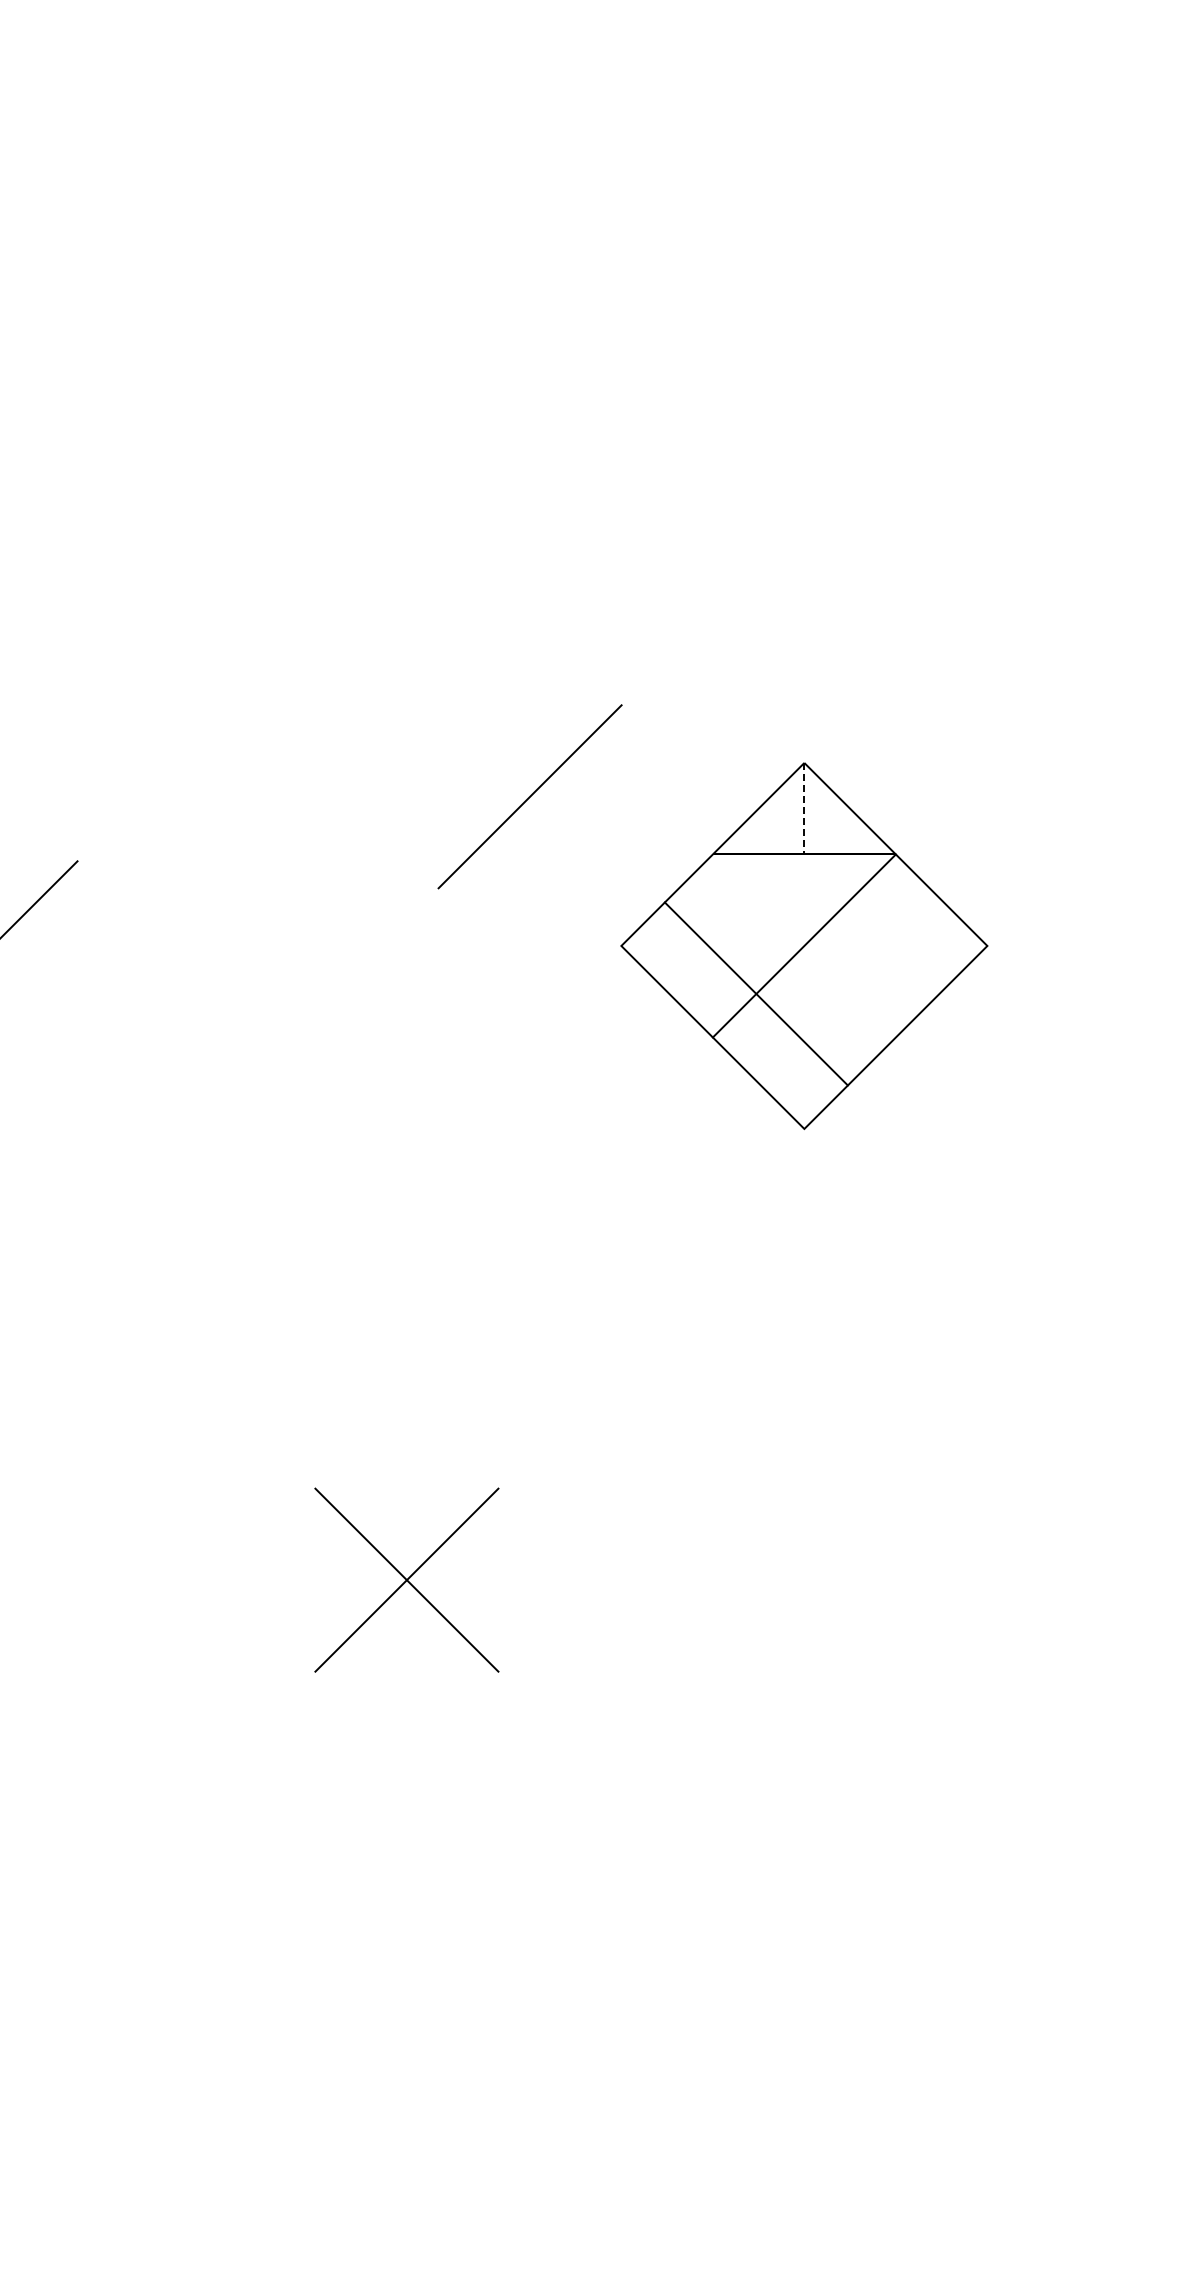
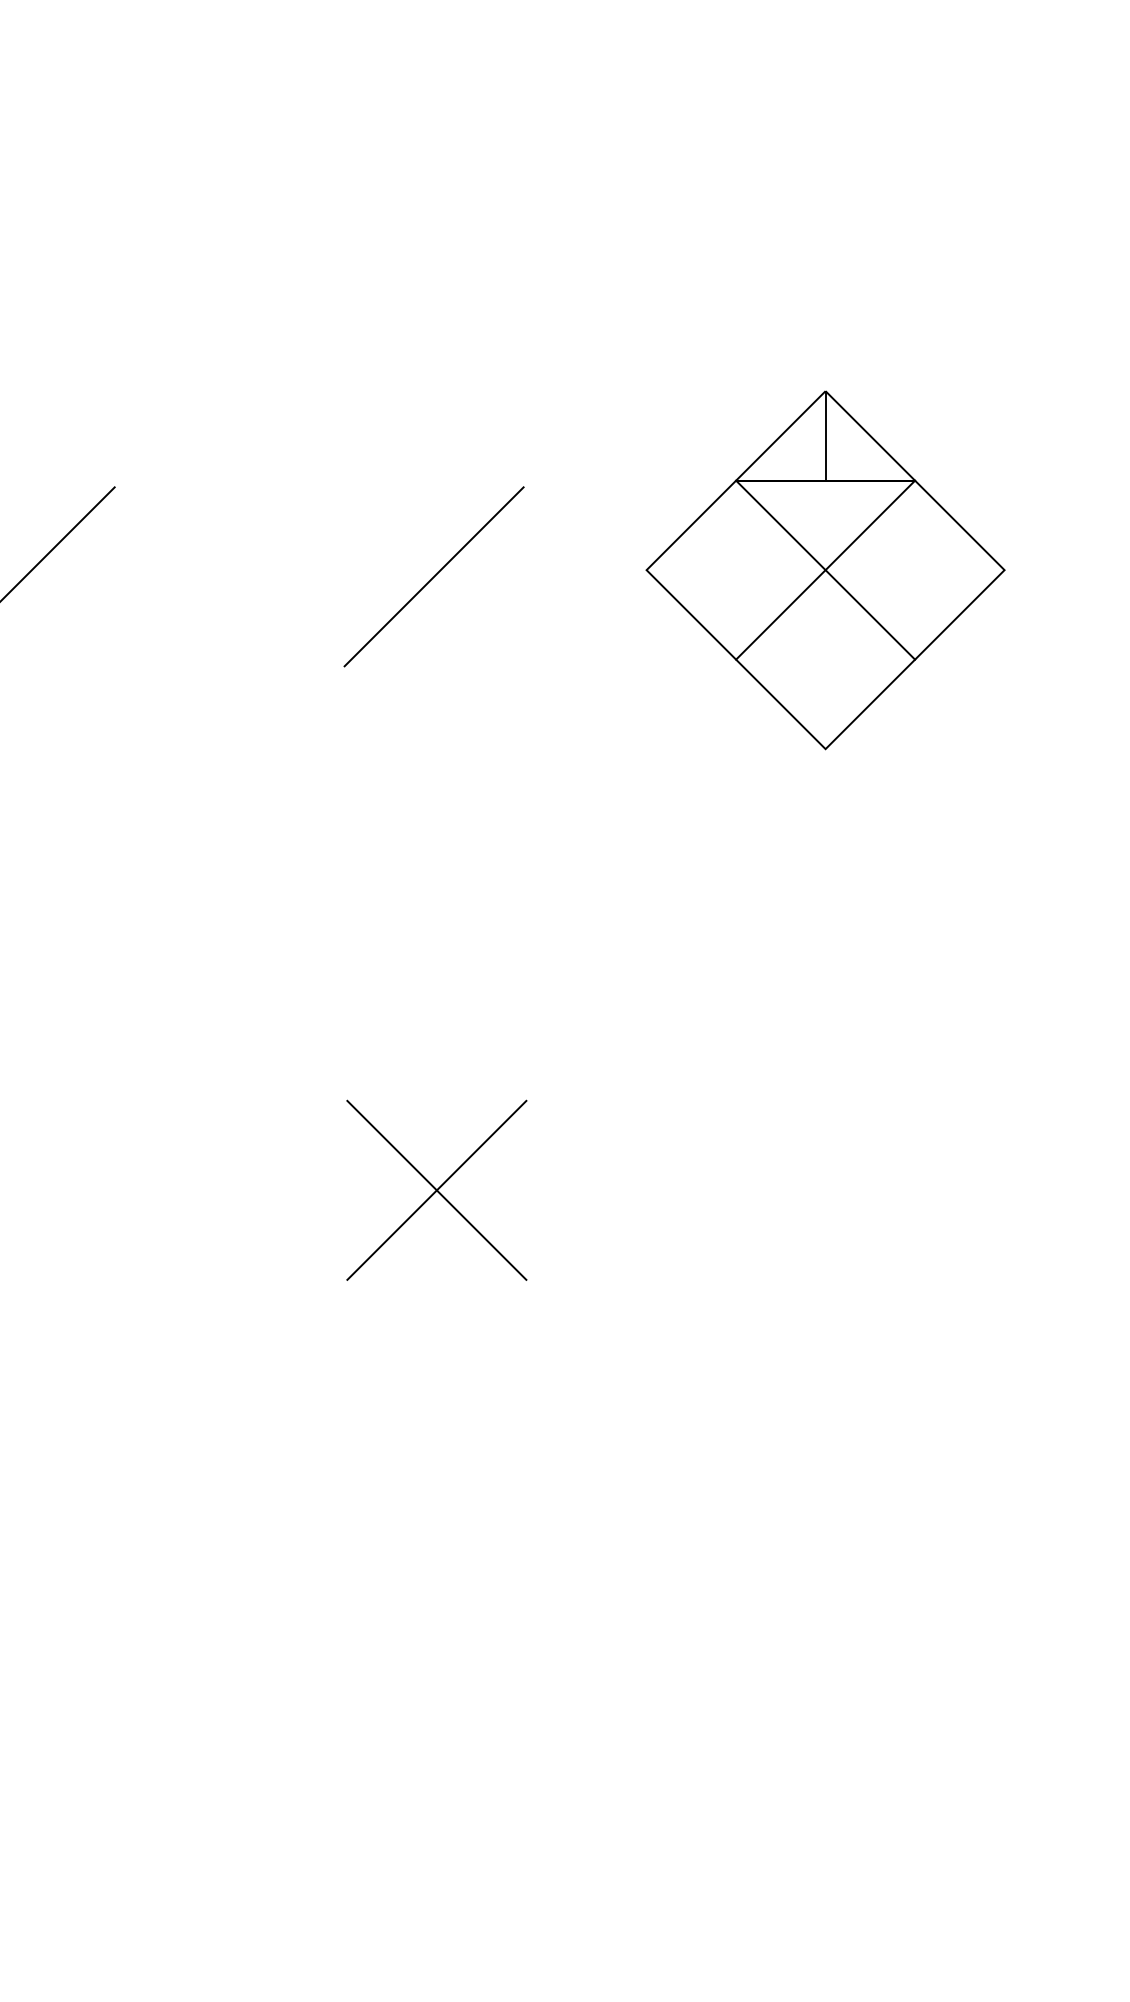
line: (529, 796) -> (433, 576), moved
line: (804, 808) -> (825, 435), dashed -> solid
line: (755, 993) -> (824, 569), moved

